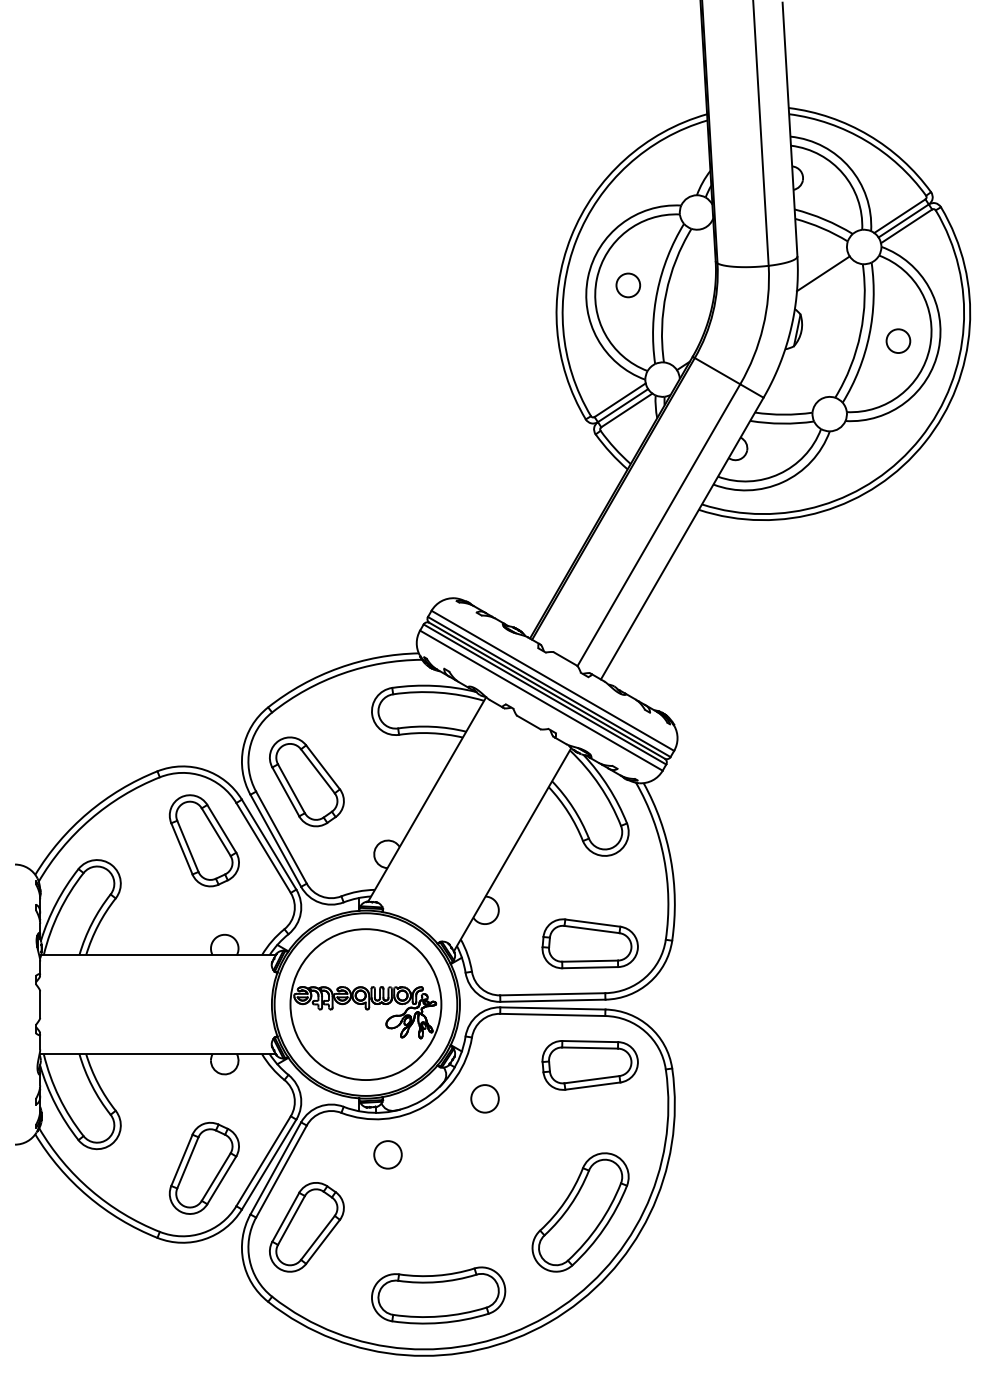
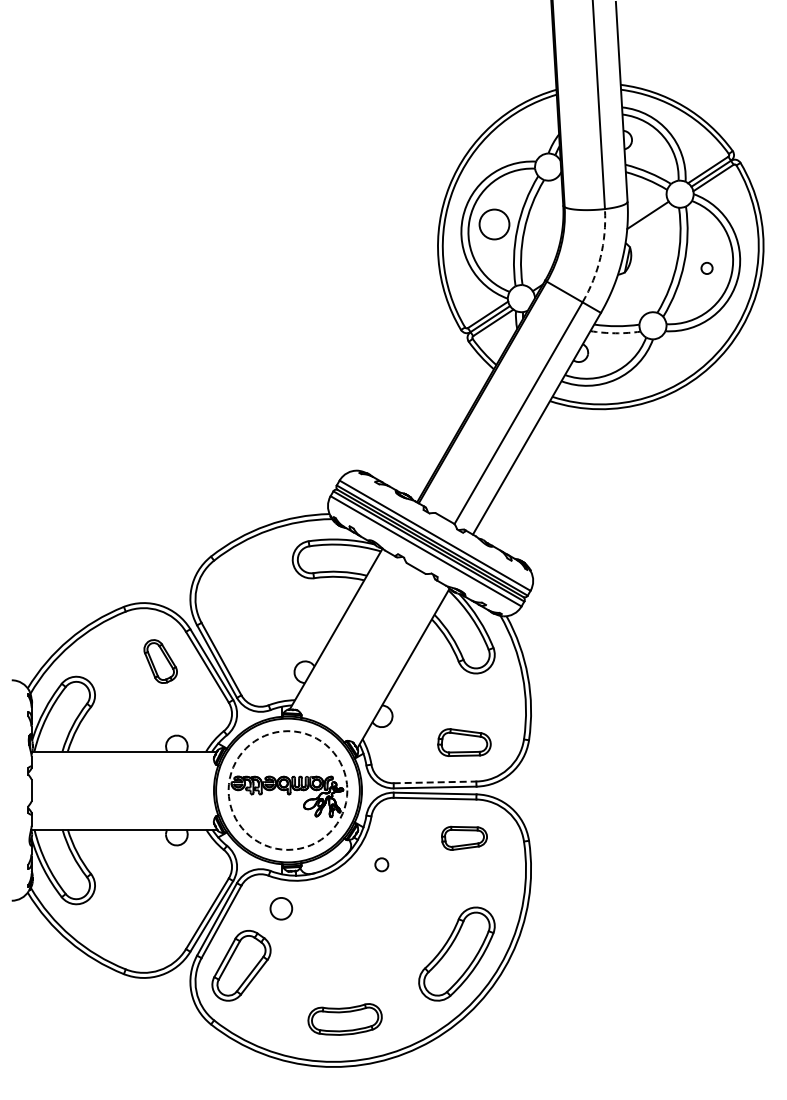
circle: (628, 285) -> (494, 224), size x1.6
arc: (763, 327) -> (600, 257), solid -> dashed
circle: (897, 341) -> (706, 268), size x0.6
arc: (782, 423) -> (615, 333), solid -> dashed
part: (306, 782) -> (241, 615), removed
part: (203, 840) -> (160, 661), size x0.6
part: (590, 943) -> (464, 742), size x0.7
line: (553, 994) -> (435, 782), solid -> dashed
circle: (365, 1004) -> (287, 790), solid -> dashed
part: (590, 1065) -> (464, 838), size x0.6
circle: (484, 1098) -> (381, 864), size x0.6
circle: (388, 1154) -> (281, 908), moved
part: (203, 1168) -> (160, 919), removed
part: (437, 1295) -> (344, 1019), size x0.7

